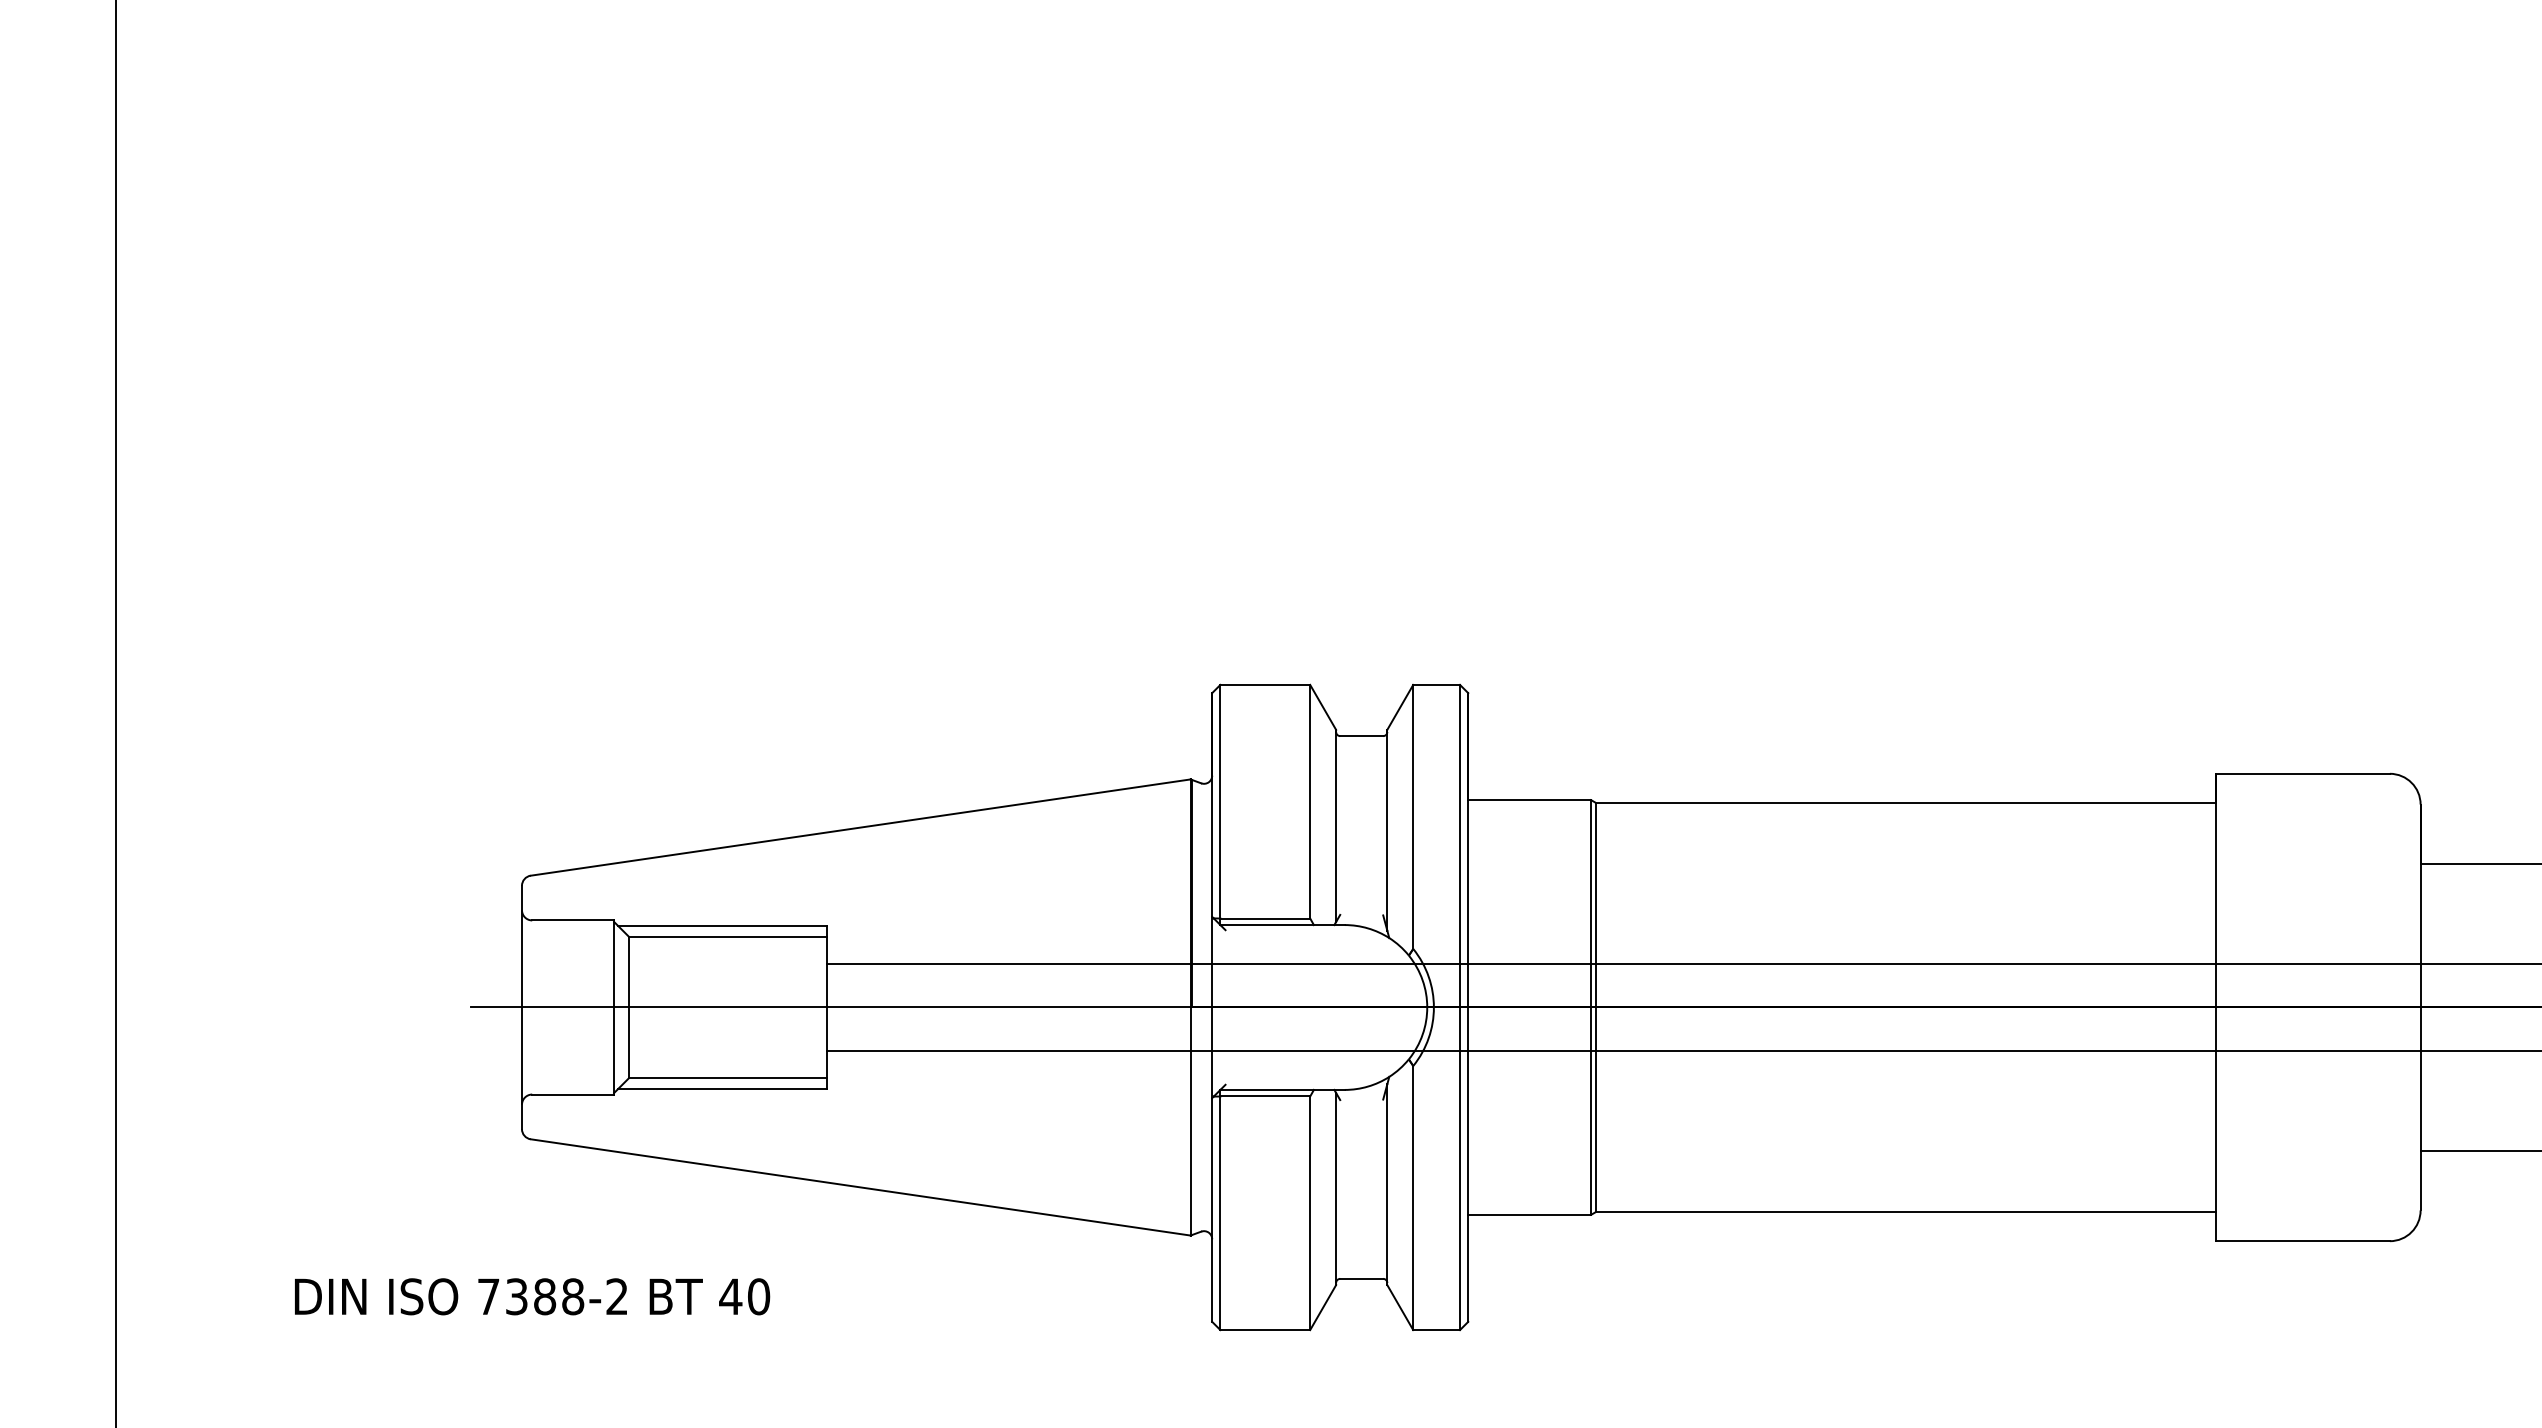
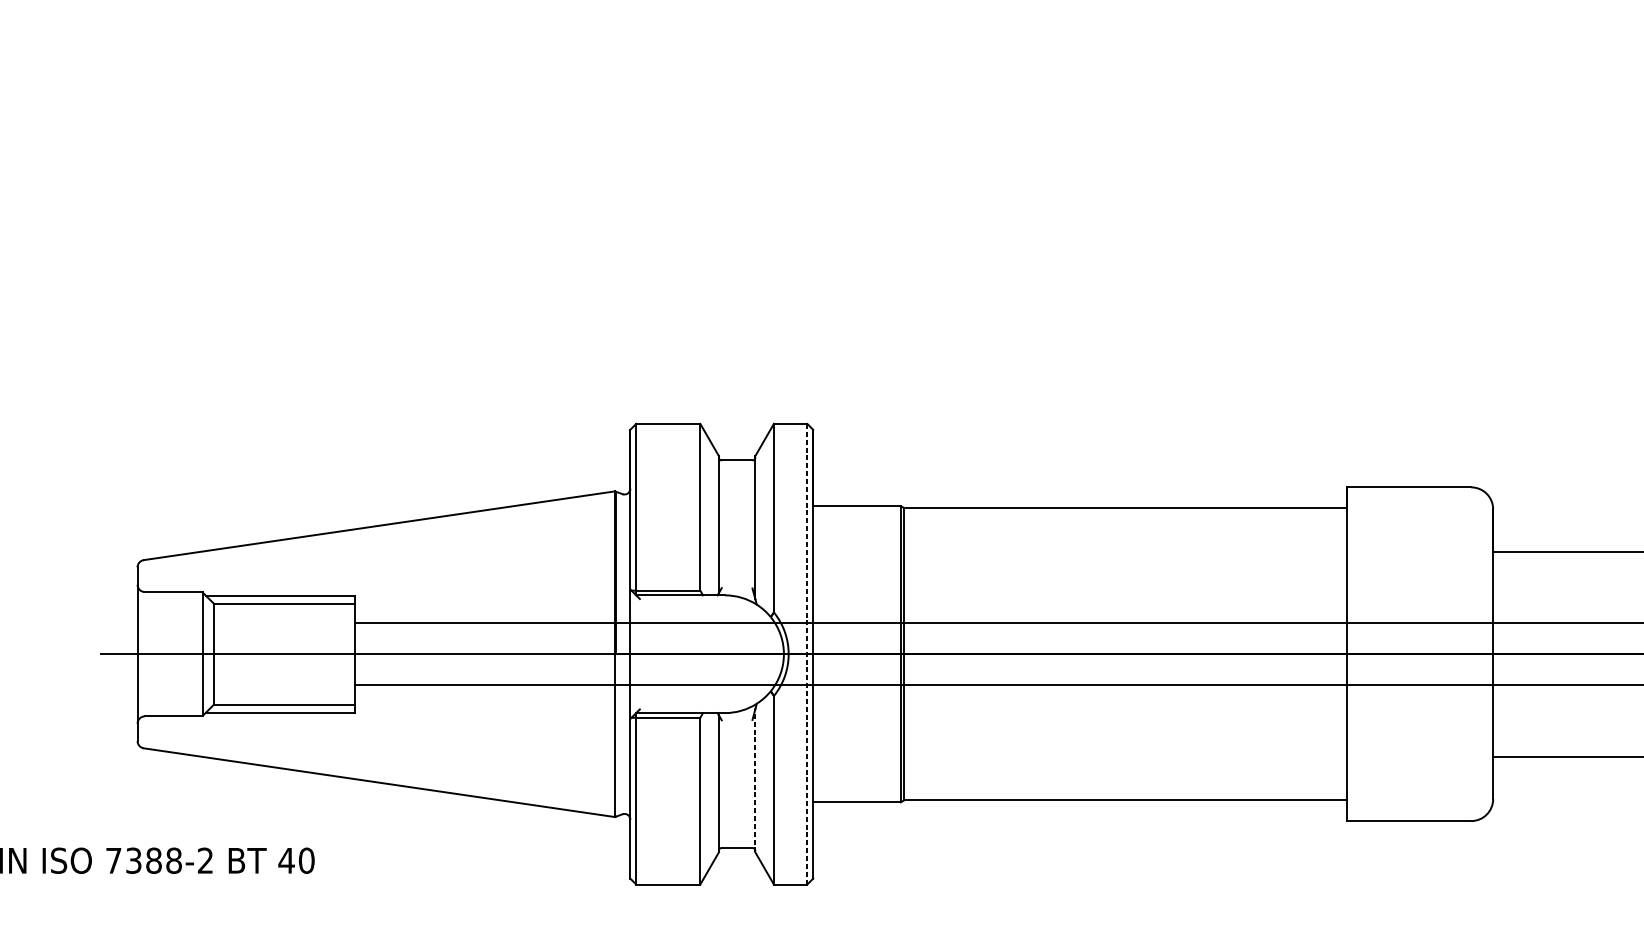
line: (1460, 1007) -> (807, 654), solid -> dashed
line: (1387, 1184) -> (755, 780), solid -> dashed

